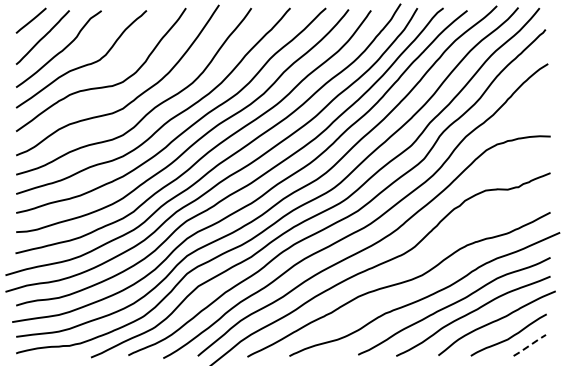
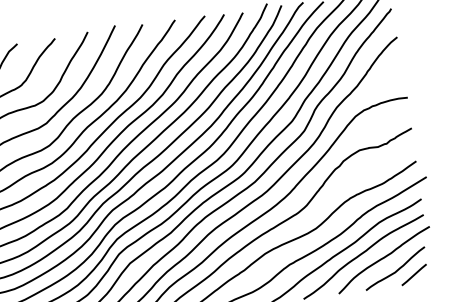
line: (530, 345) -> (414, 274), dashed -> solid

